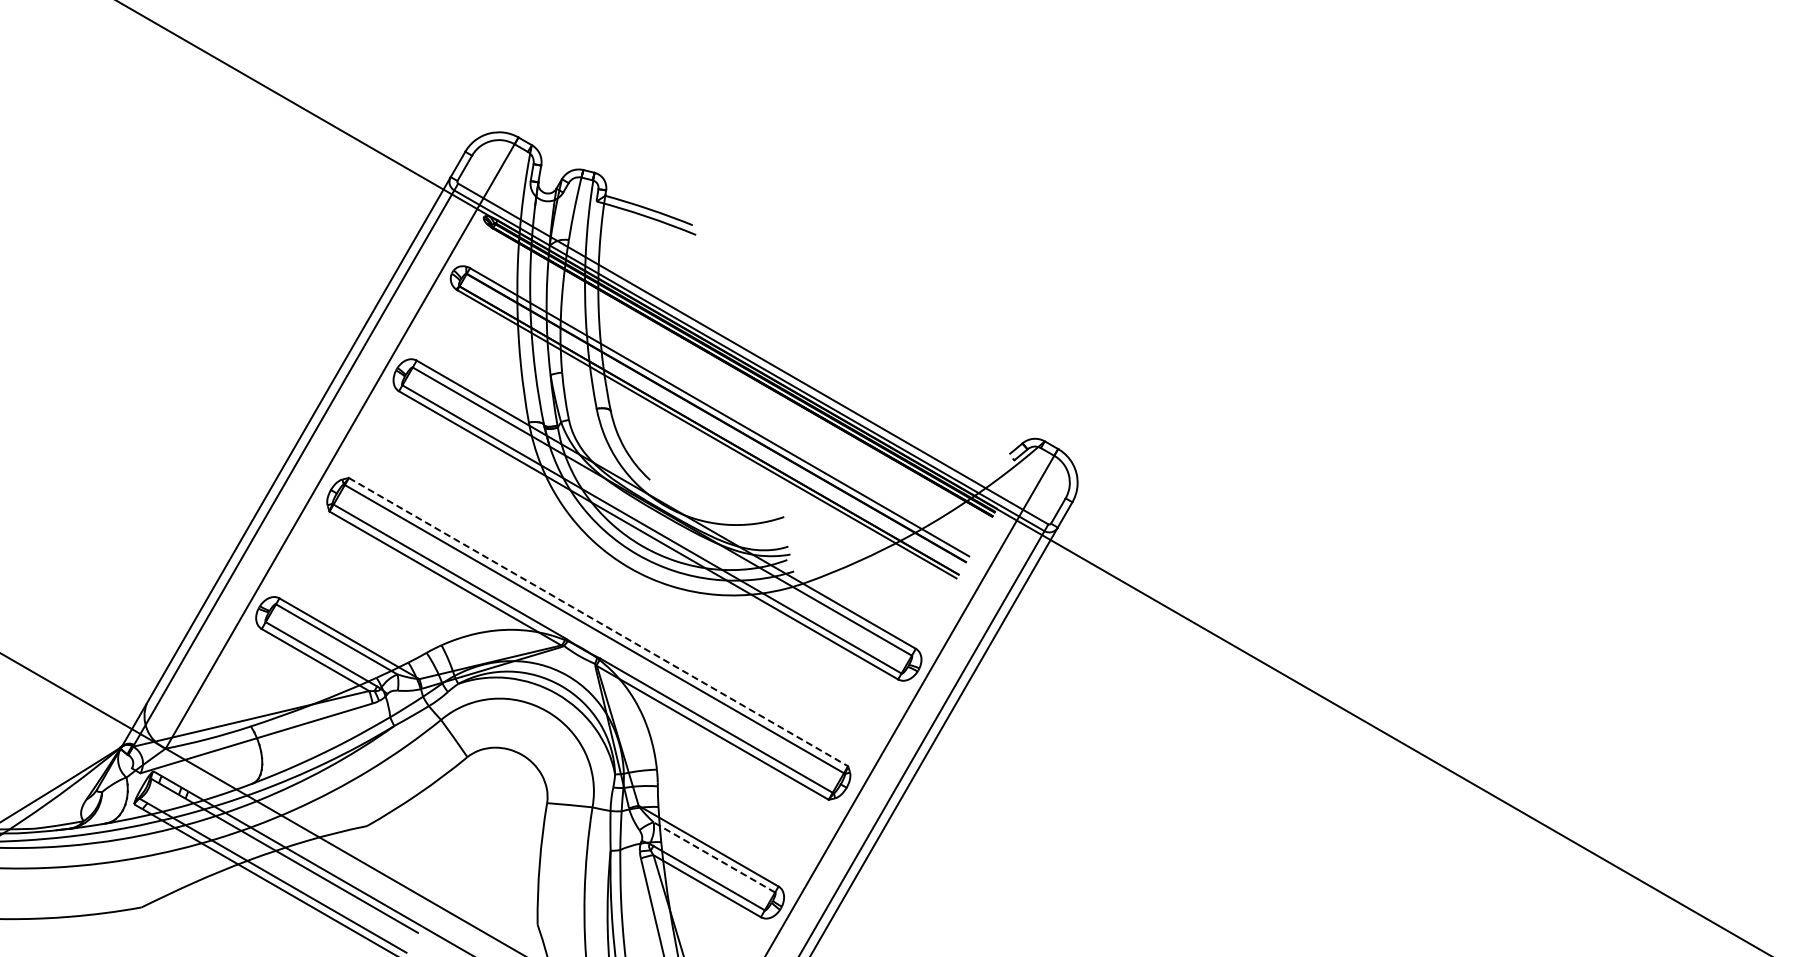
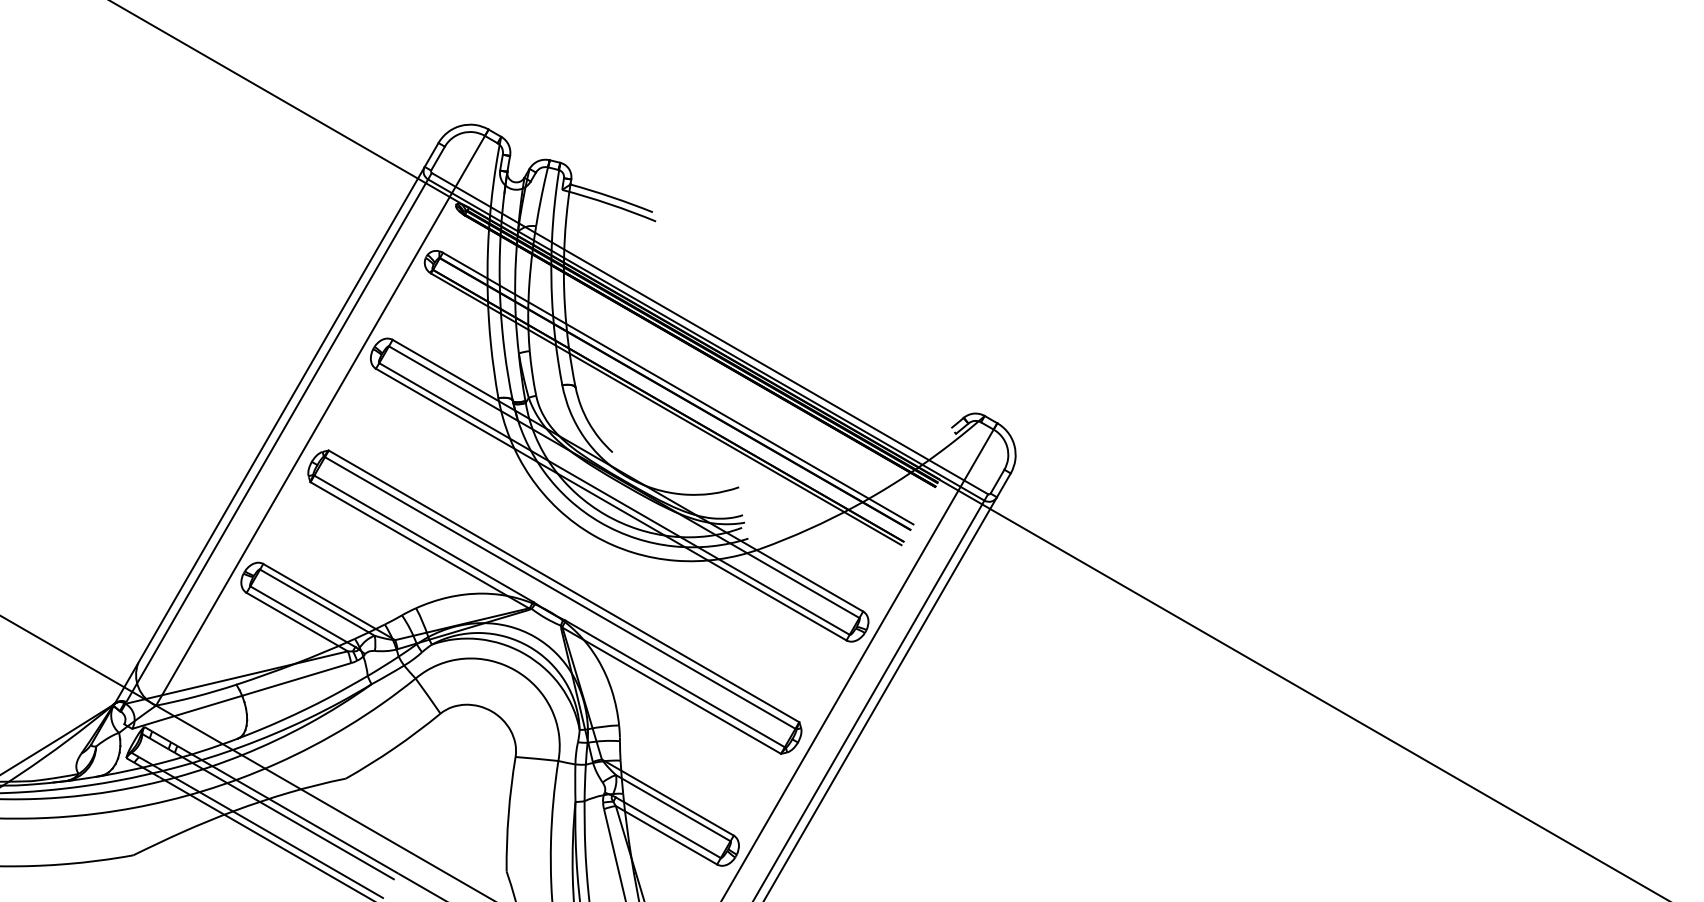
line: (598, 622) -> (564, 586), dashed -> solid
line: (713, 857) -> (672, 808), dashed -> solid

